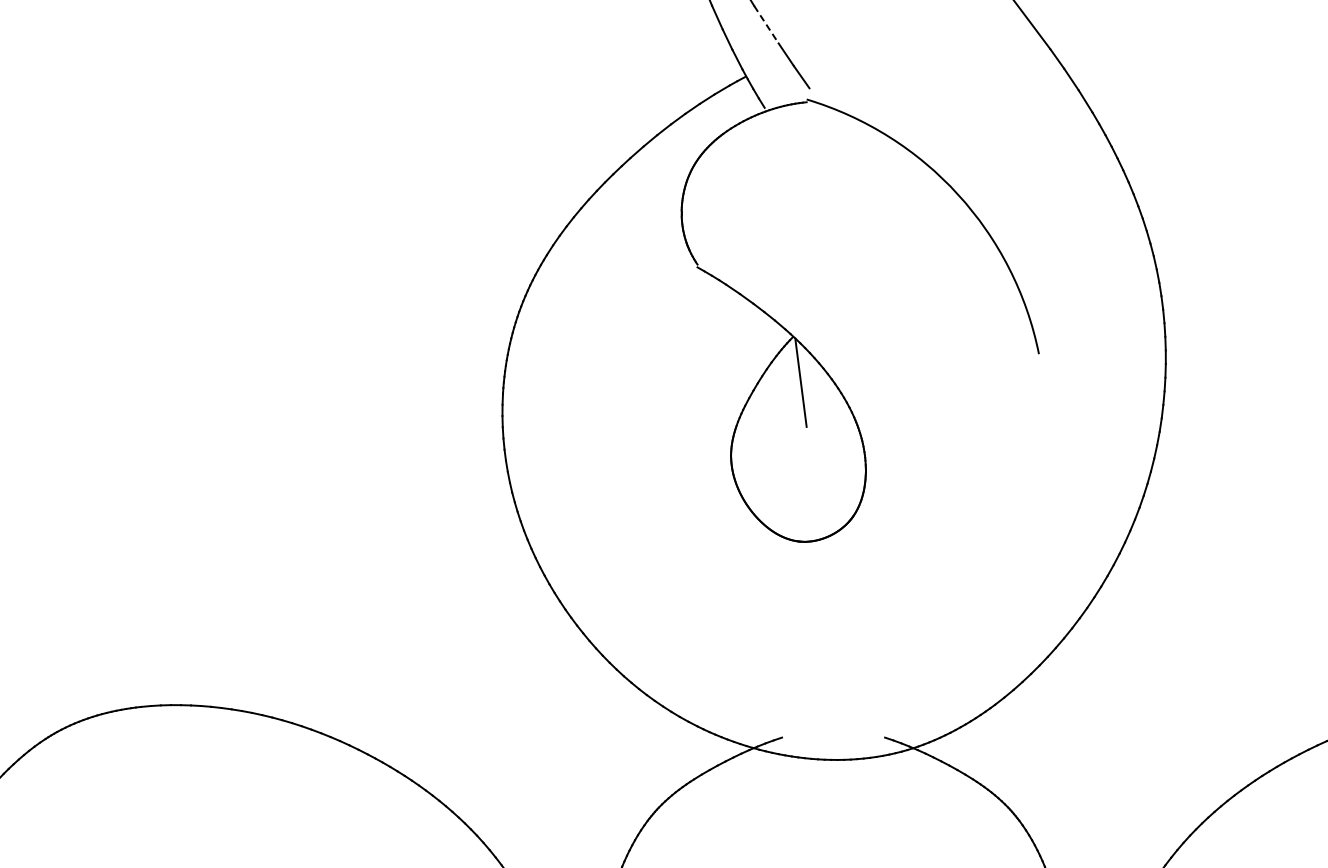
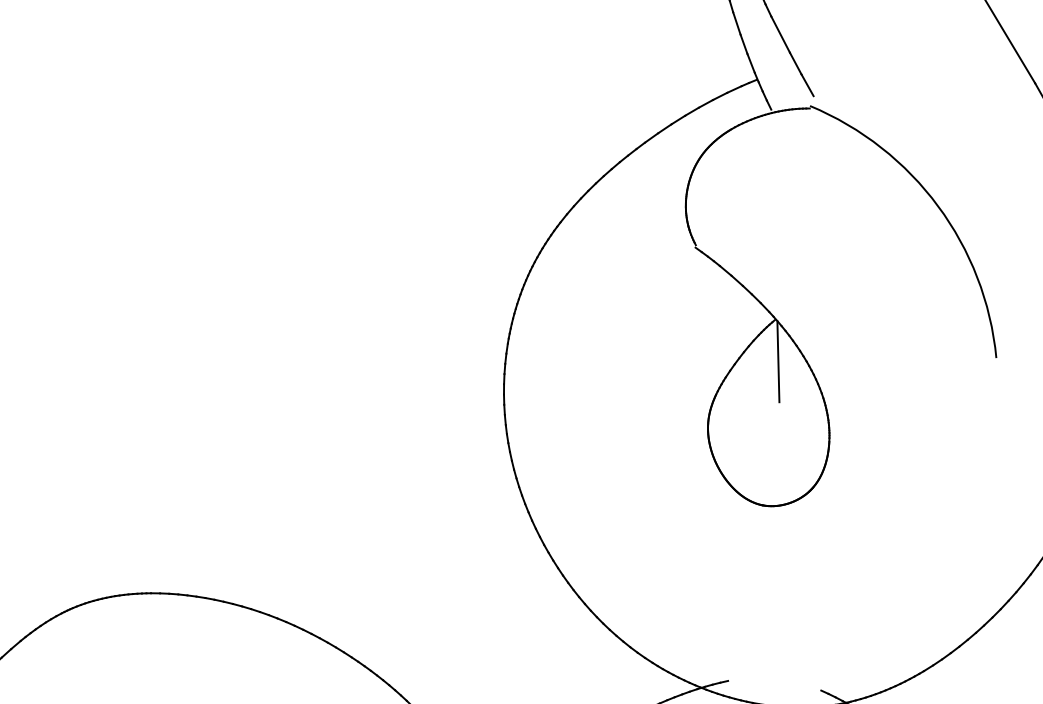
line: (766, 25) -> (780, 35), dashed -> solid

